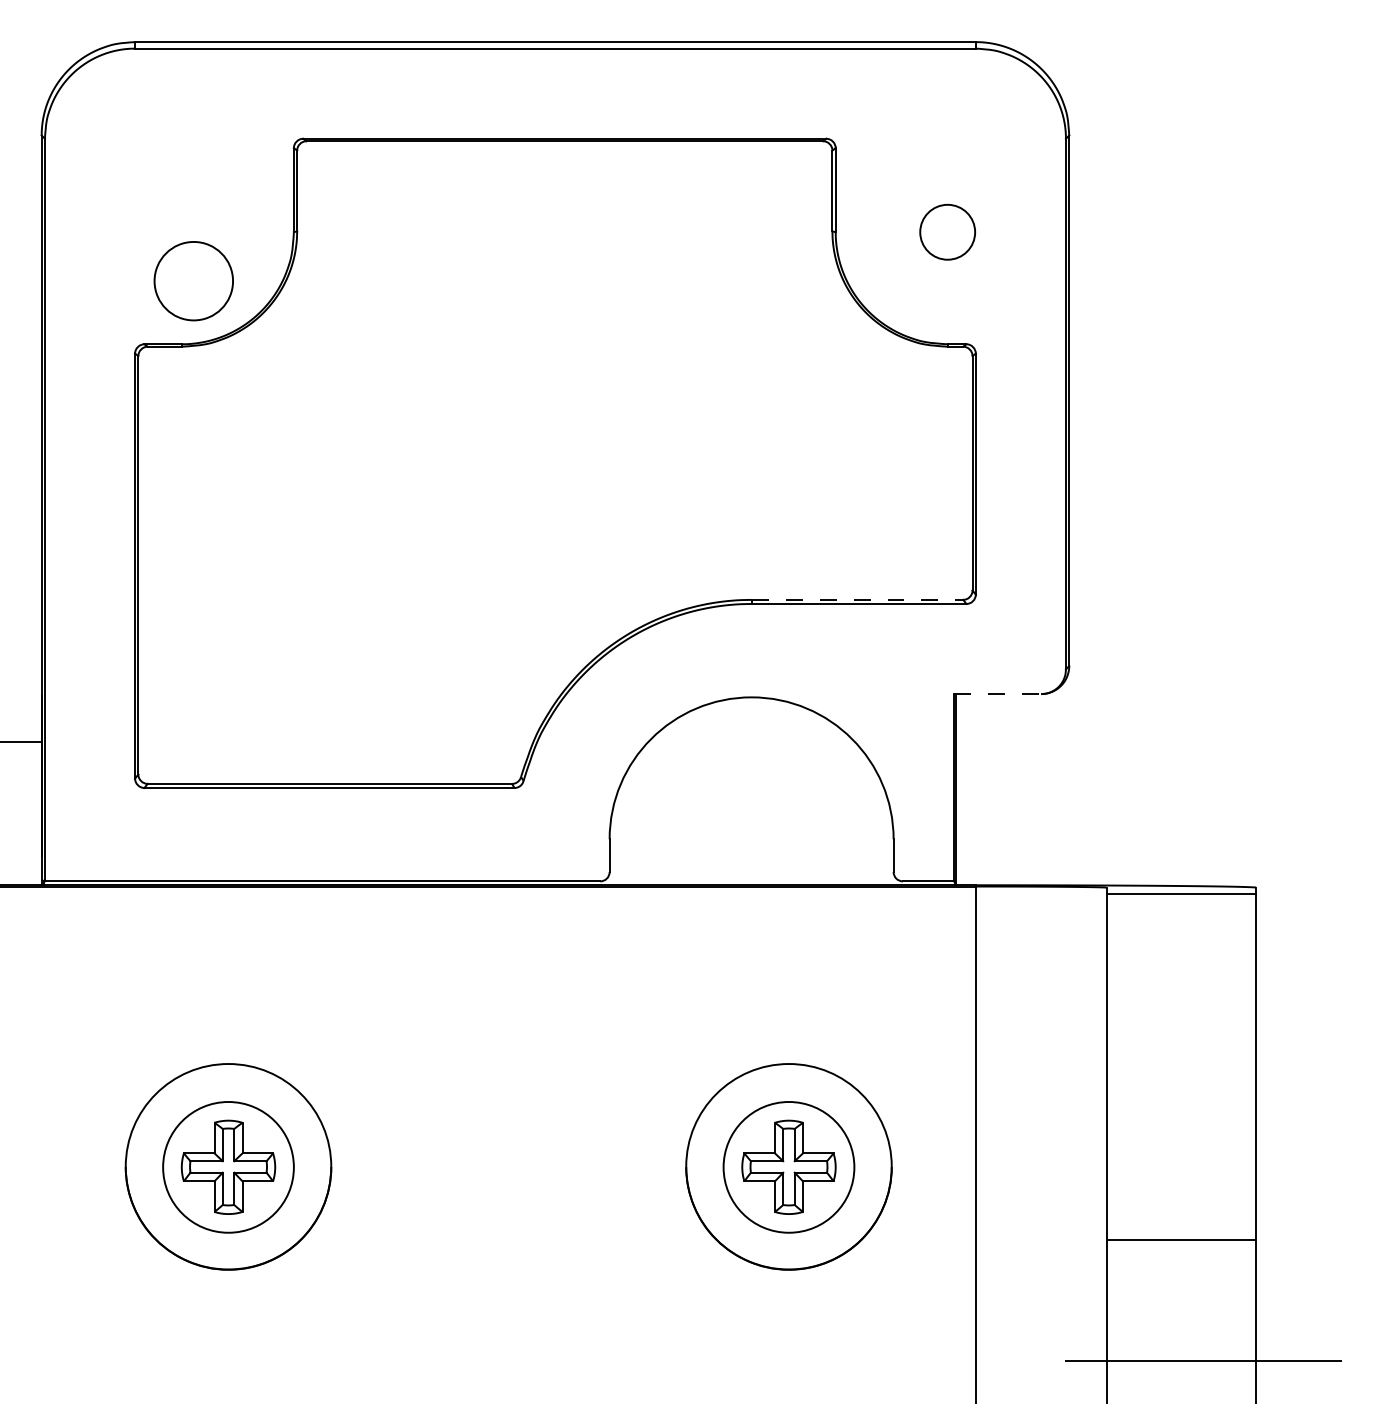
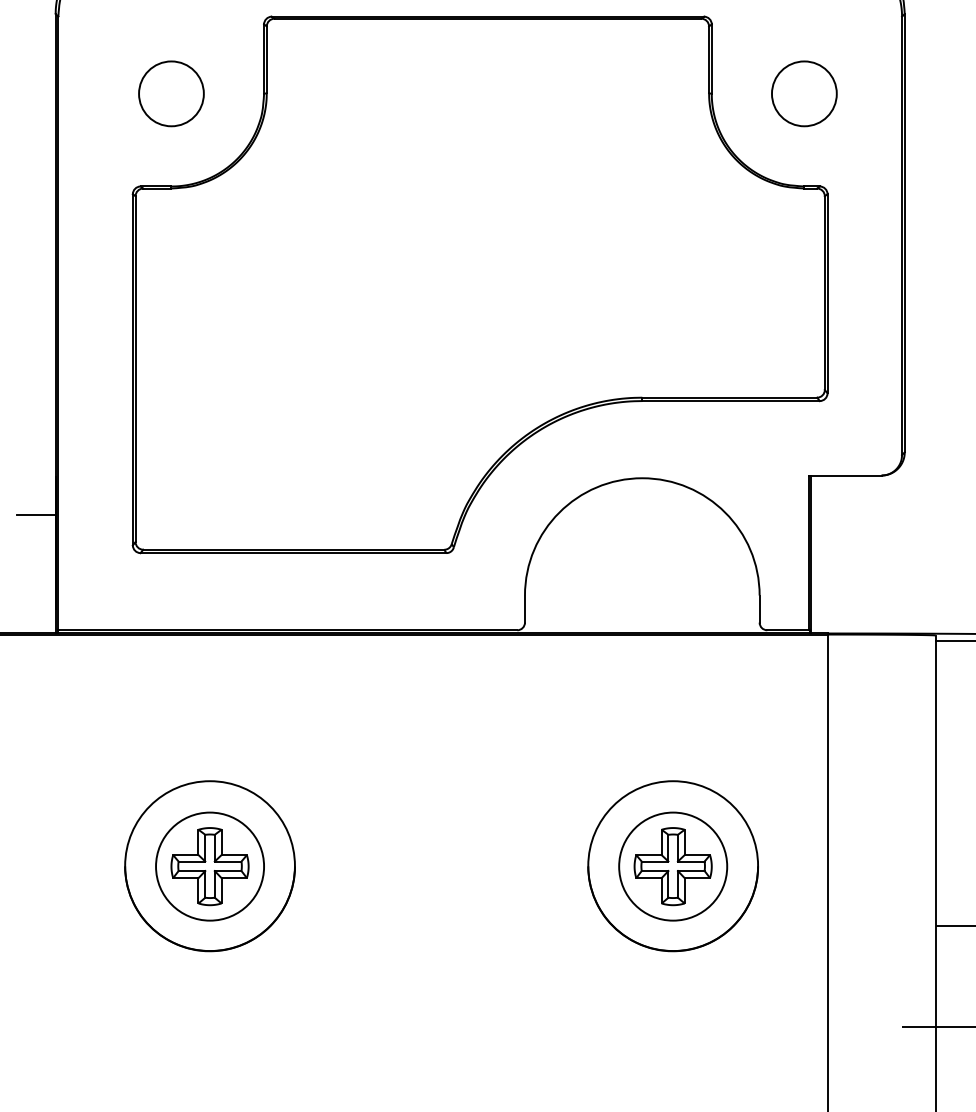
part: (947, 232) -> (804, 94), size x1.43
part: (193, 281) -> (171, 94), moved
line: (857, 599) -> (729, 397), dashed -> solid
line: (997, 694) -> (845, 475), dashed -> solid

